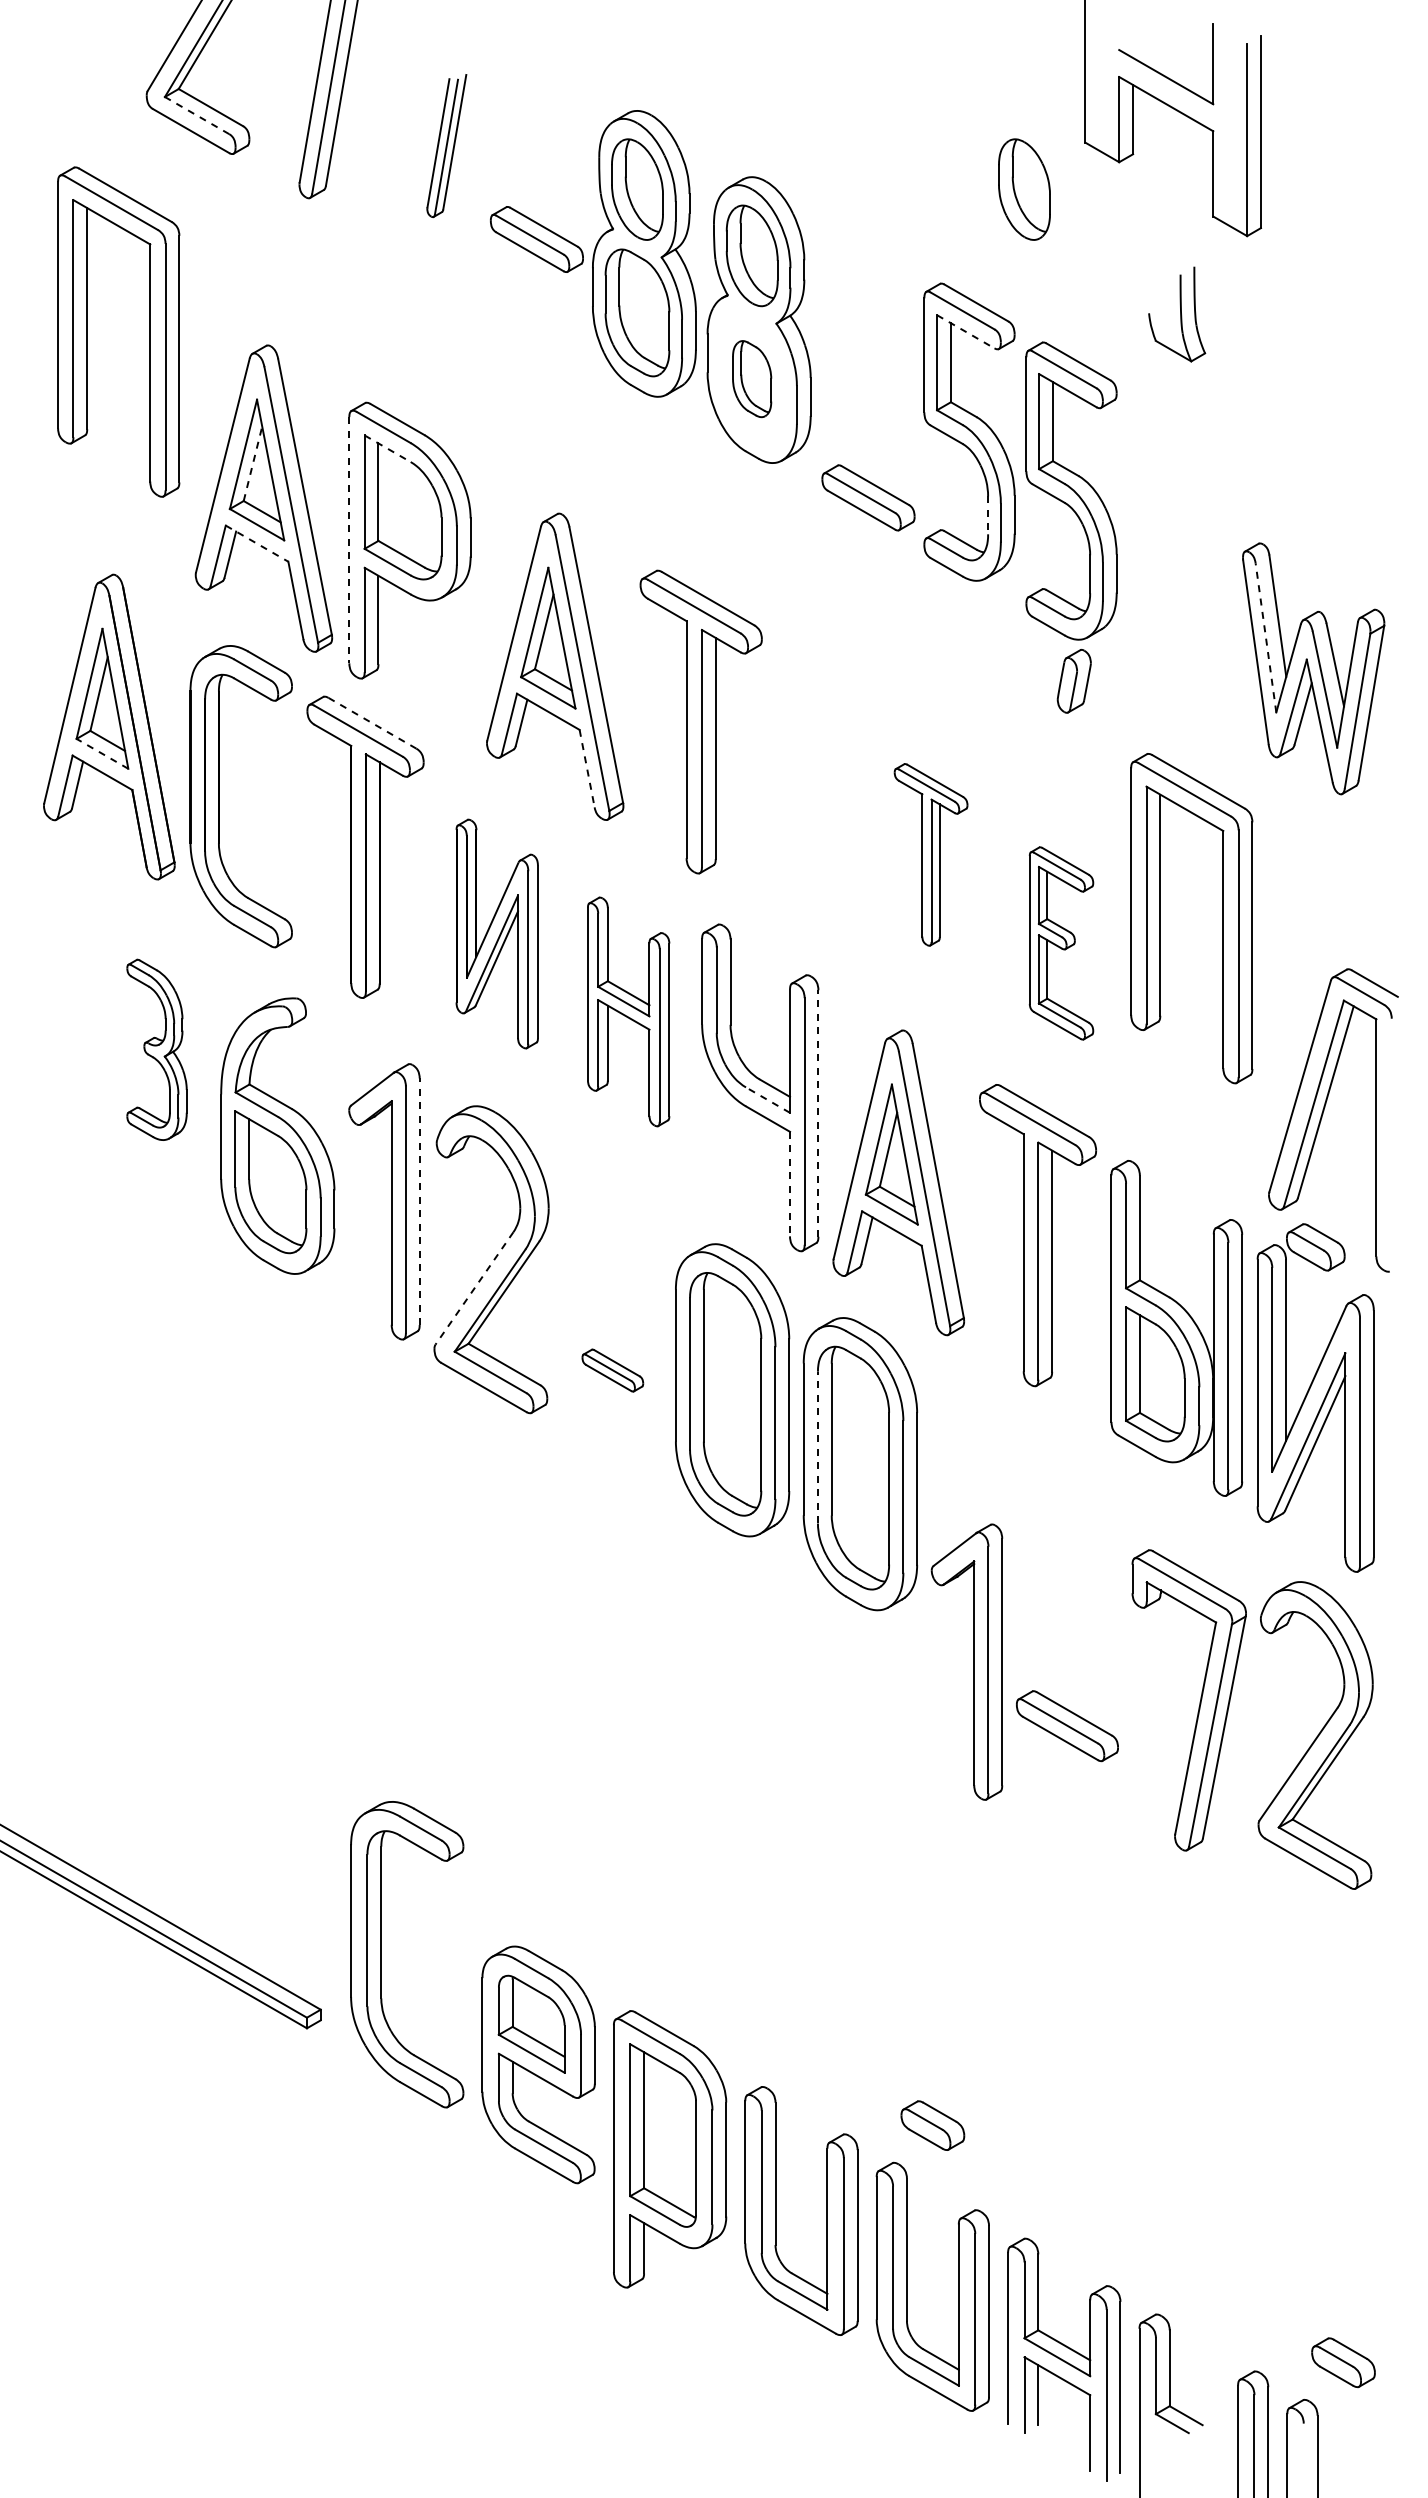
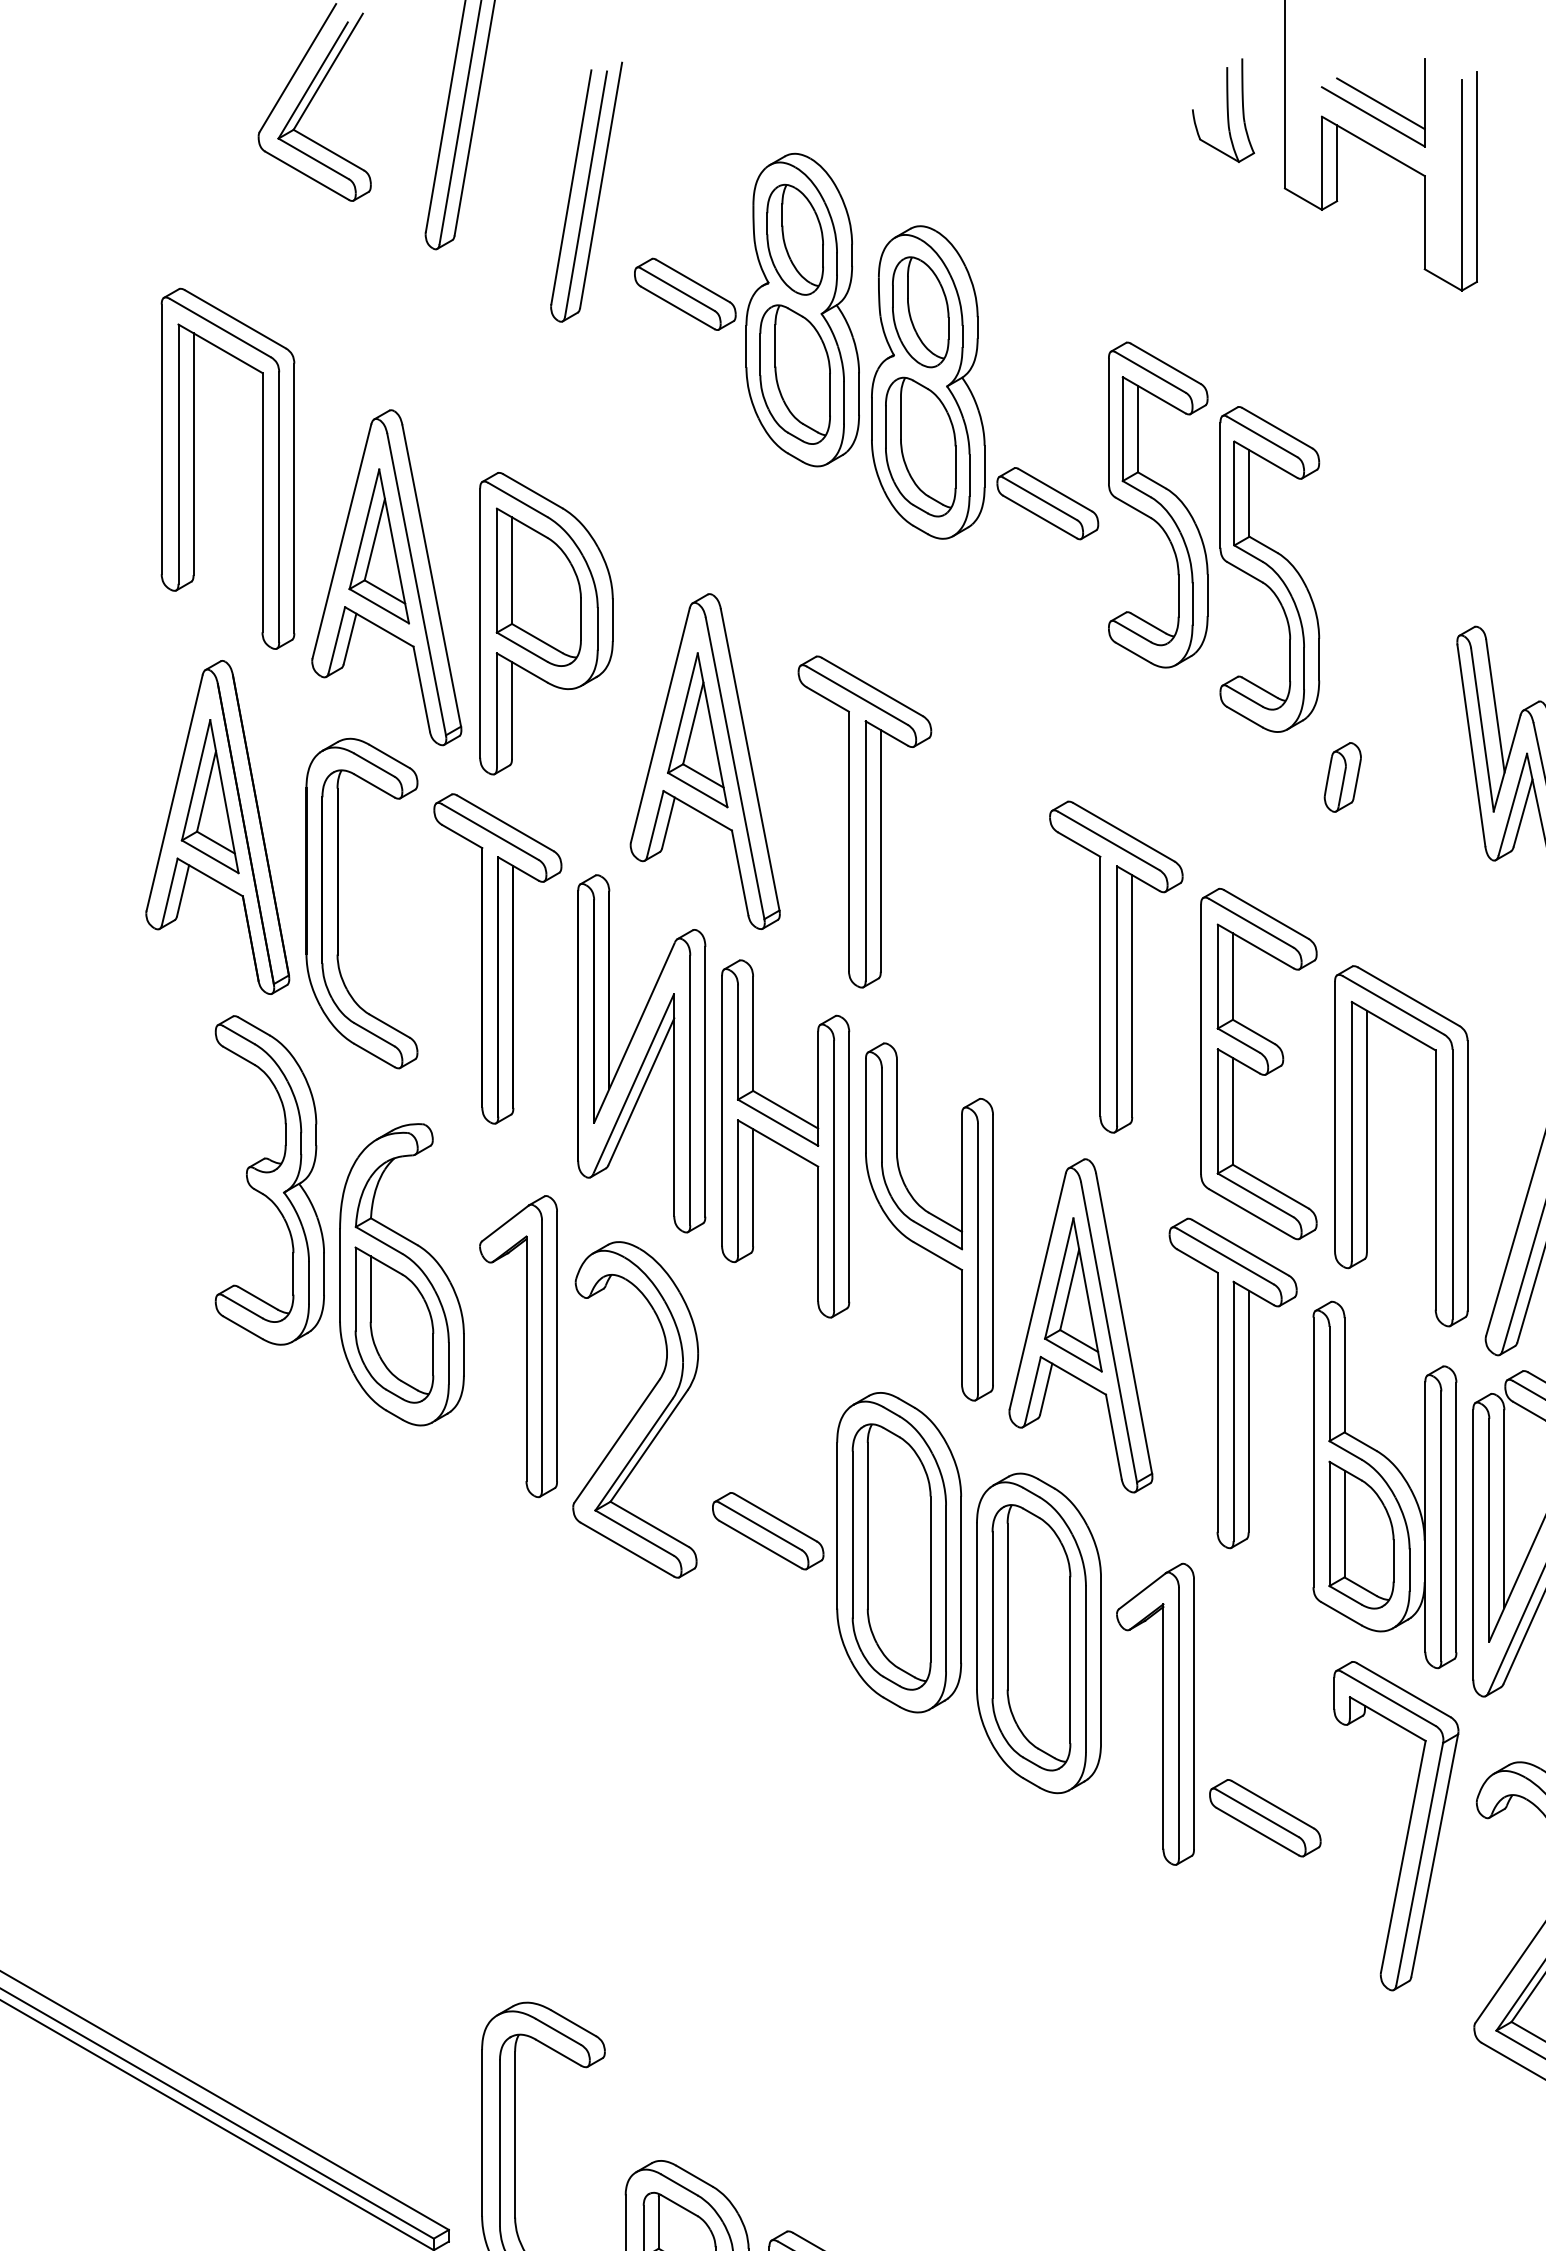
line: (1173, 65) -> (1381, 104), added
line: (196, 115) -> (313, 158), dashed -> solid
part: (446, 145) -> (586, 191), size x1.67
part: (1024, 189) -> (1218, 239), removed
part: (1177, 314) -> (1223, 110), moved
part: (87, 331) -> (193, 468), moved
line: (966, 332) -> (1154, 396), dashed -> solid
part: (751, 378) -> (919, 446), size x1.67
line: (387, 448) -> (521, 522), dashed -> solid
line: (253, 463) -> (375, 539), dashed -> solid
part: (868, 497) -> (1047, 503), moved
line: (988, 515) -> (1179, 596), dashed -> solid
line: (349, 540) -> (480, 623), dashed -> solid
line: (257, 543) -> (379, 626), dashed -> solid
line: (1265, 637) -> (1481, 729), dashed -> solid
part: (1073, 681) -> (1341, 777), moved
line: (372, 723) -> (505, 823), dashed -> solid
line: (102, 753) -> (210, 856), dashed -> solid
line: (587, 769) -> (740, 873), dashed -> solid
part: (930, 854) -> (1115, 966), size x1.67
part: (1160, 918) -> (1367, 1146), moved
part: (497, 933) -> (642, 1053), size x1.43
part: (1061, 943) -> (1258, 1064), size x1.67
part: (628, 1011) -> (785, 1138), size x1.43
part: (156, 1049) -> (269, 1180), size x1.67
line: (767, 1099) -> (937, 1234), dashed -> solid
line: (818, 1113) -> (993, 1250), dashed -> solid
line: (790, 1184) -> (962, 1327), dashed -> solid
line: (419, 1201) -> (556, 1346), dashed -> solid
line: (474, 1288) -> (617, 1441), dashed -> solid
part: (612, 1370) -> (767, 1531), size x1.67
line: (817, 1447) -> (992, 1615), dashed -> solid
part: (973, 1661) -> (1162, 1713), moved
part: (1199, 1701) -> (1407, 1827), moved
part: (1067, 1726) -> (1265, 1818), moved

